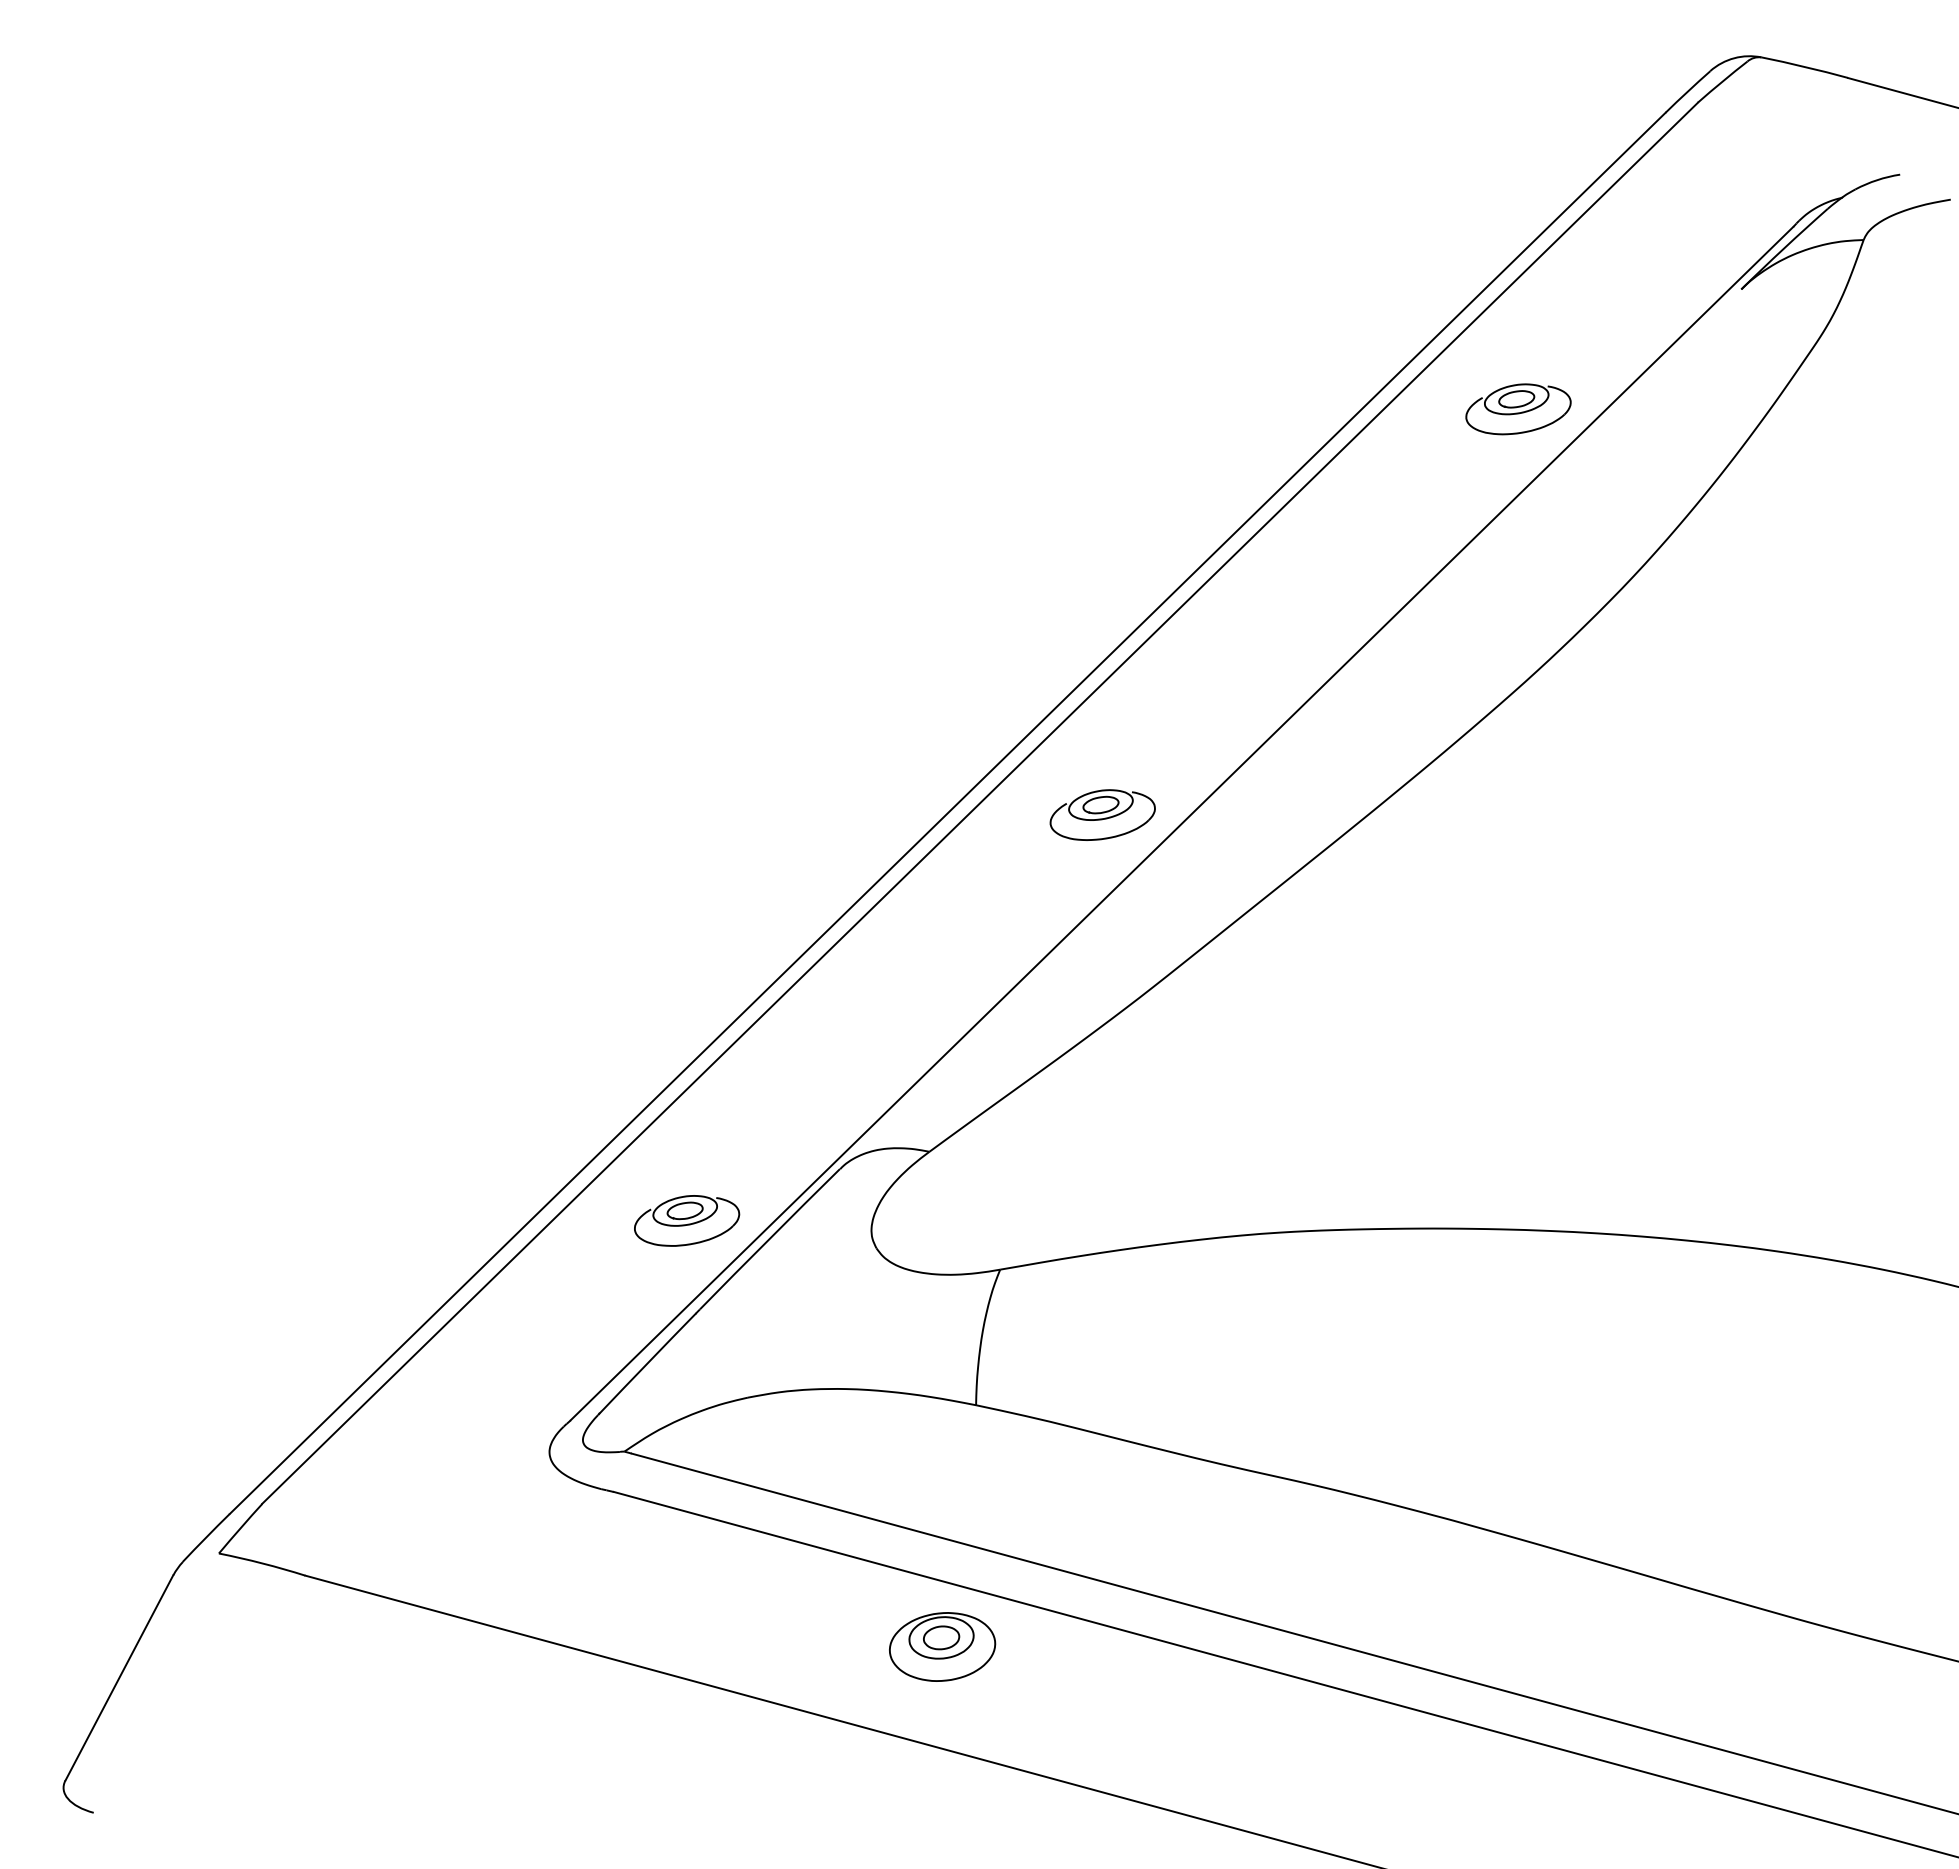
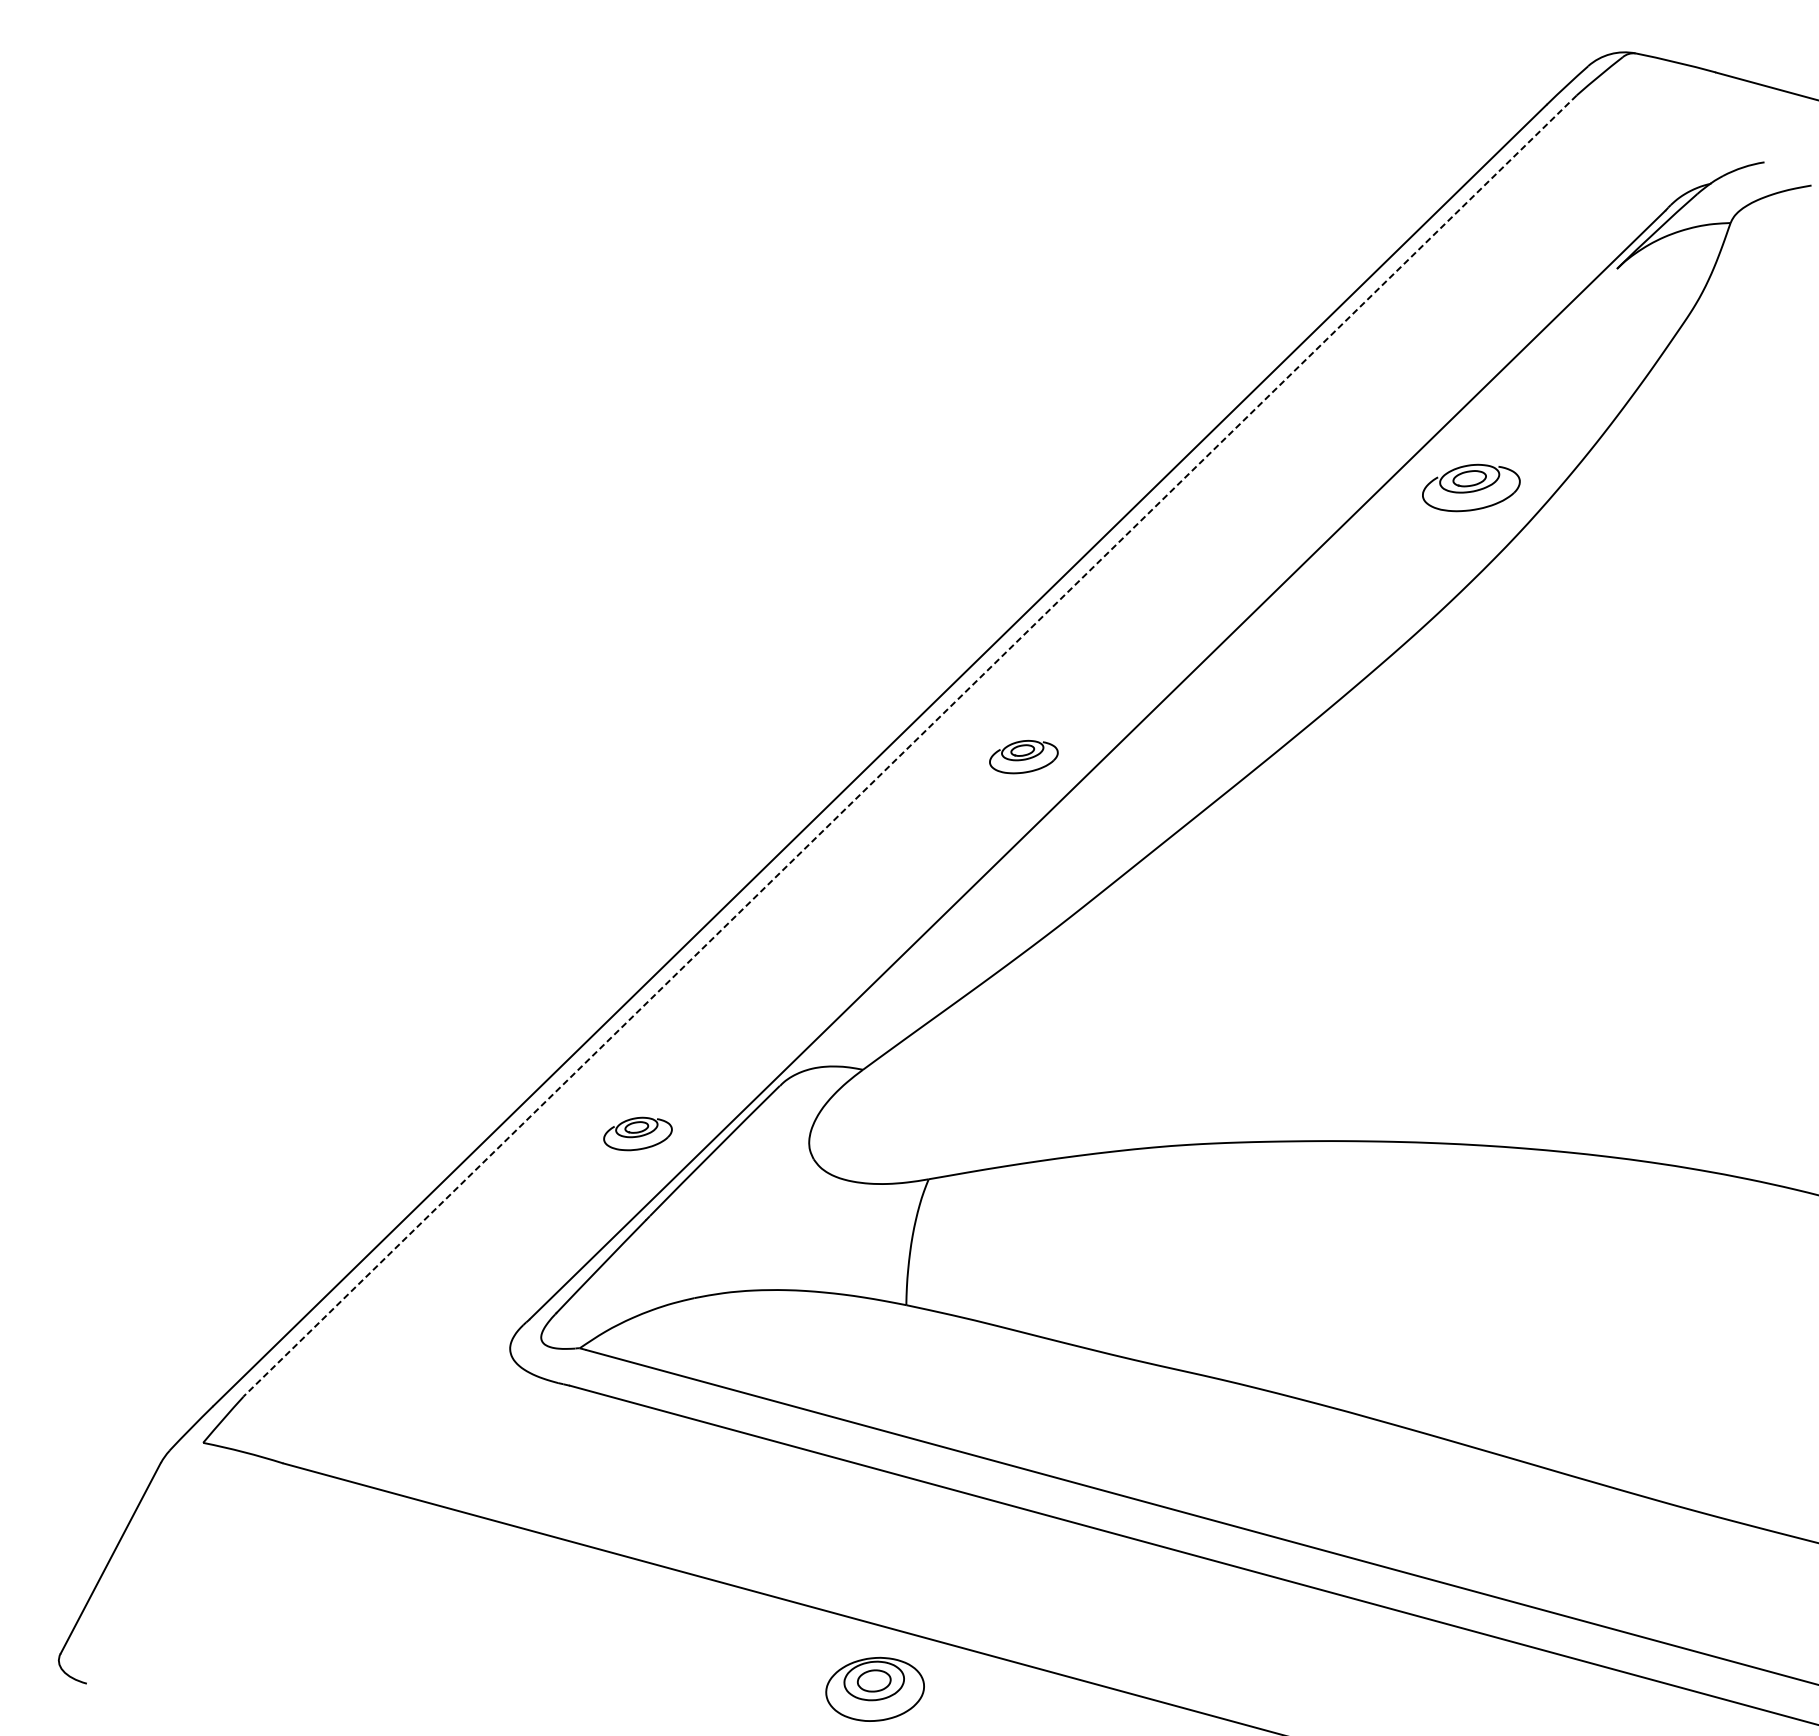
part: (1518, 409) -> (1471, 488), moved
line: (979, 803) -> (909, 746), solid -> dashed
part: (1102, 814) -> (1023, 756), size x0.7
part: (687, 1220) -> (638, 1133), size x0.7
part: (942, 1646) -> (875, 1688), moved

